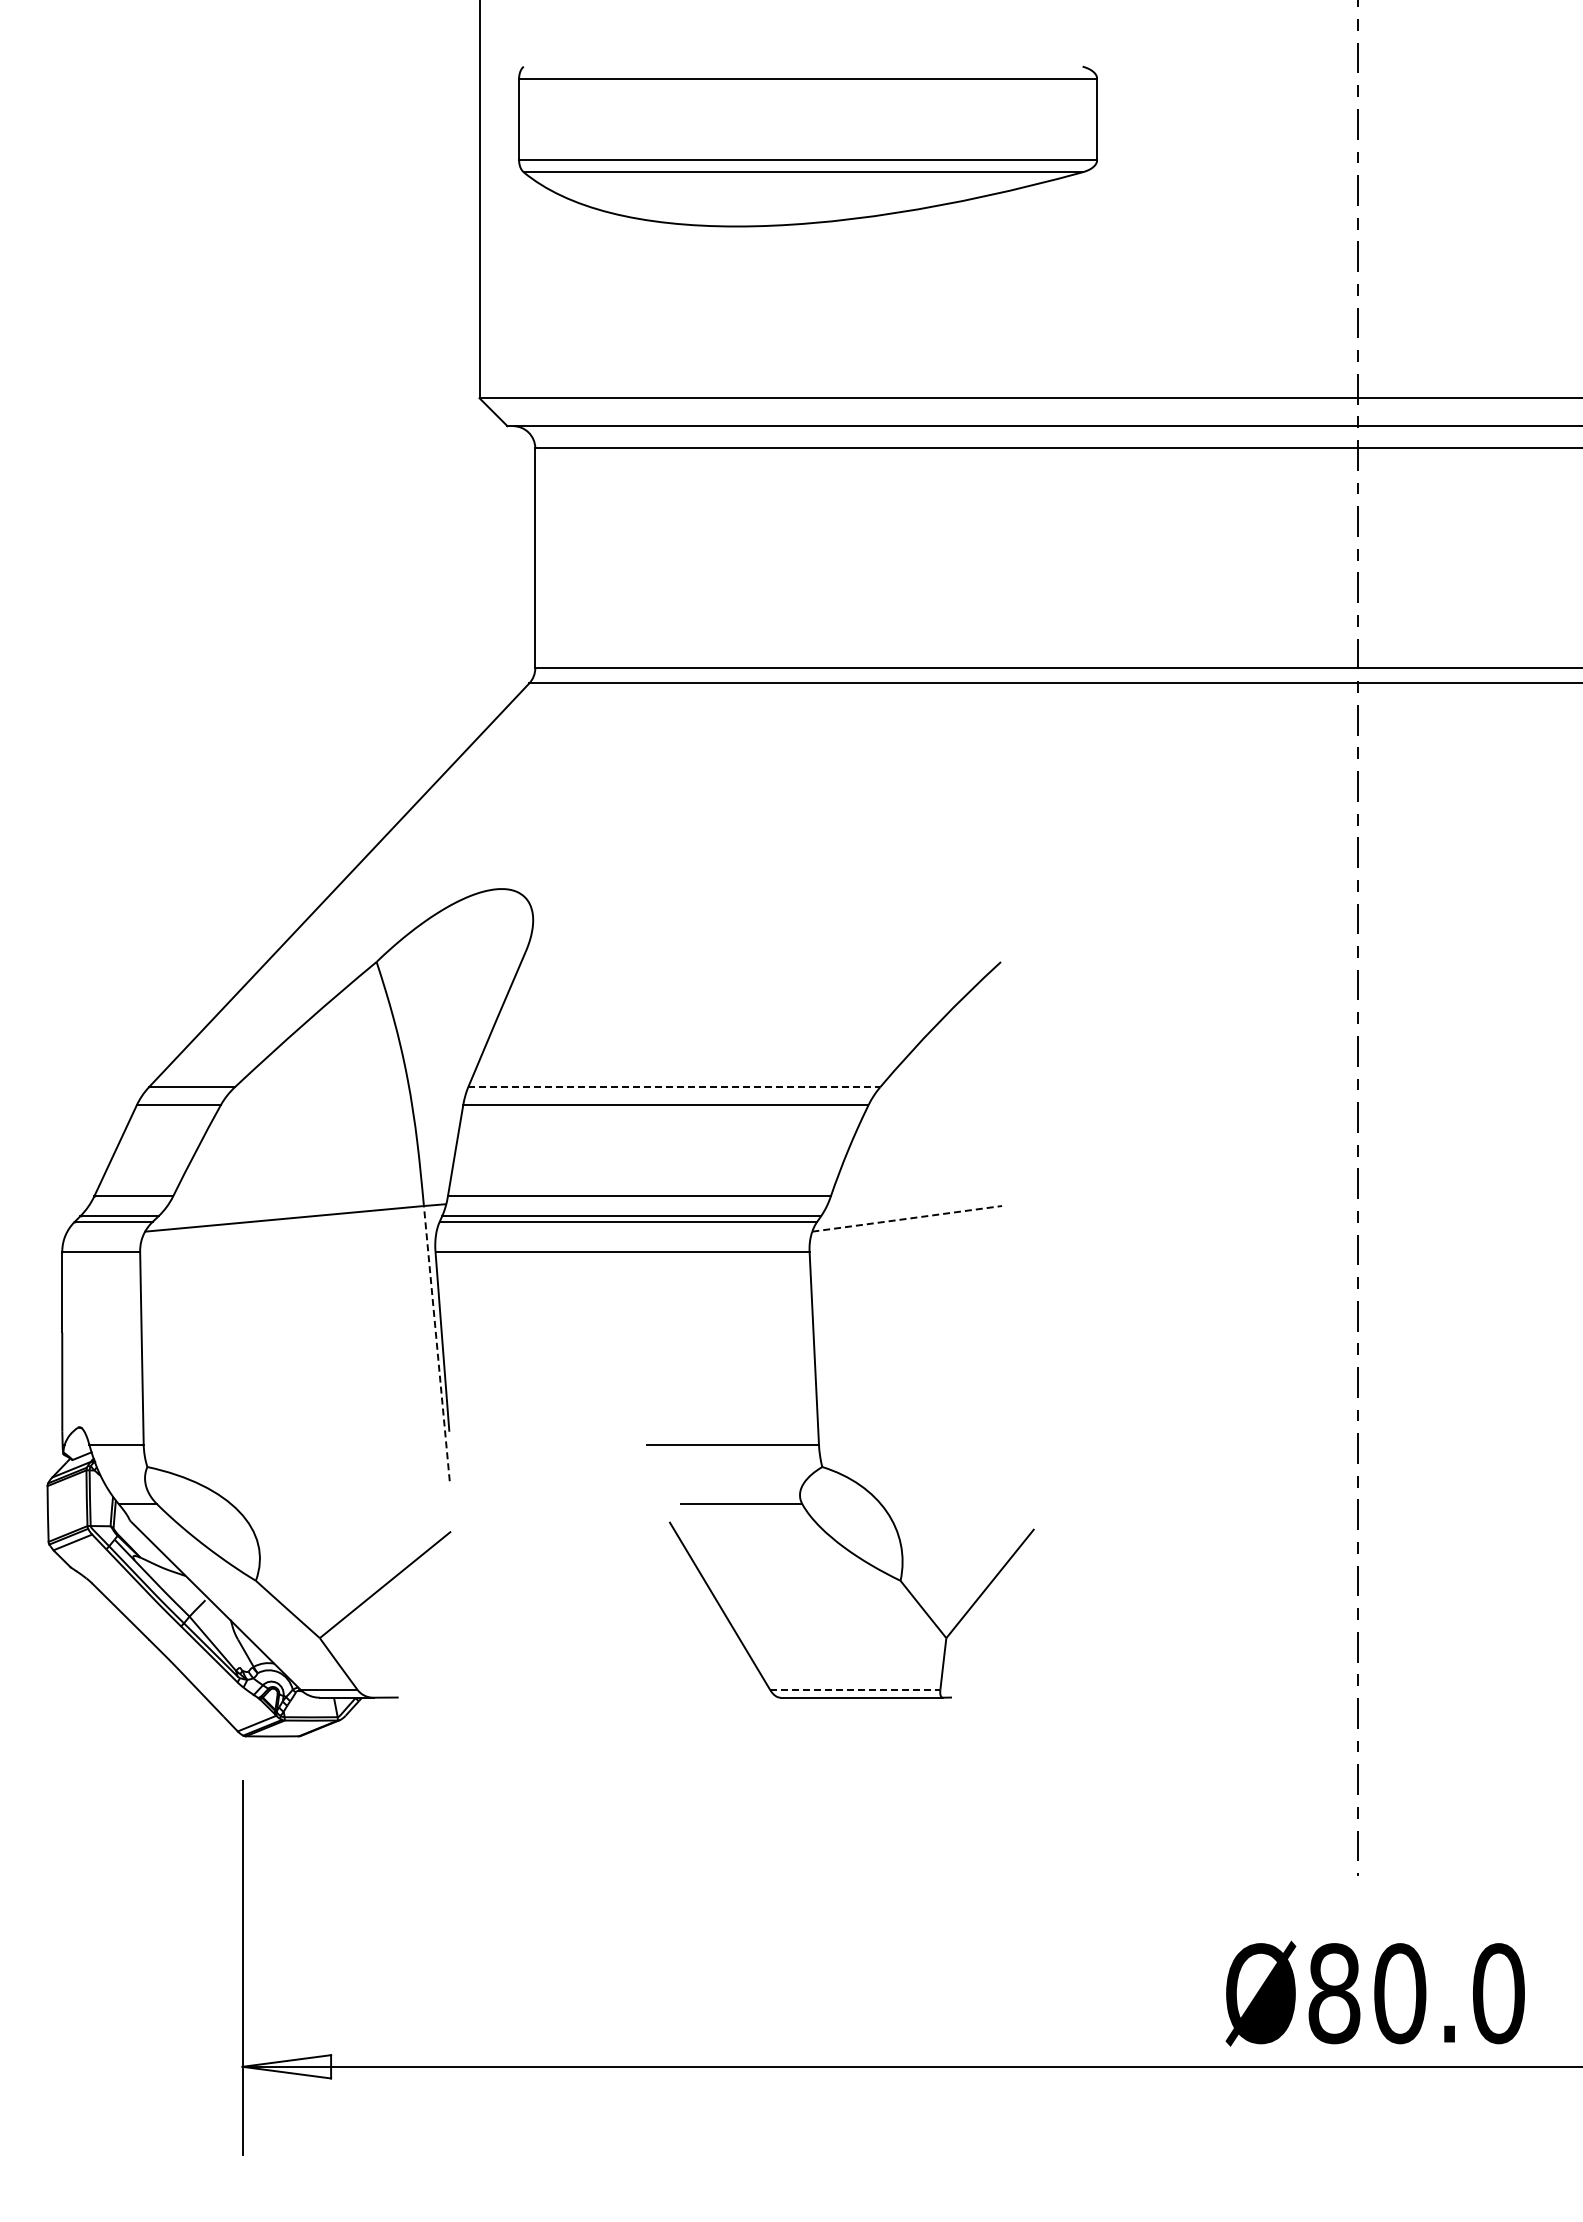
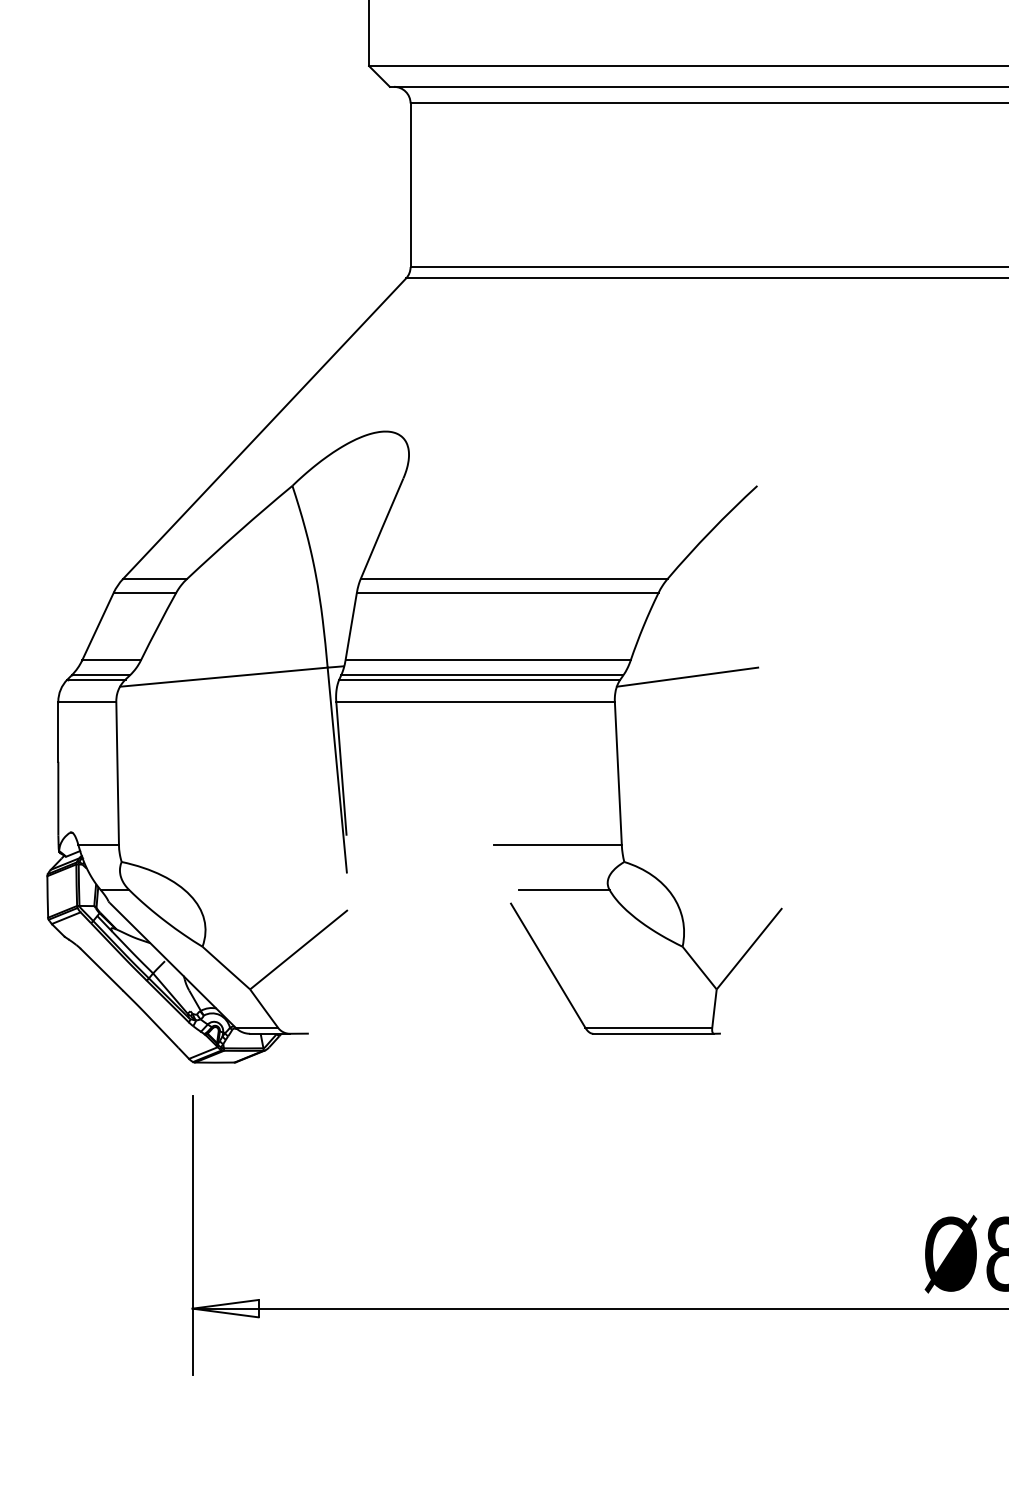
line: (674, 1087) -> (514, 579), dashed -> solid
line: (907, 1218) -> (687, 676), dashed -> solid
line: (436, 1343) -> (337, 770), dashed -> solid
line: (855, 1689) -> (649, 1027), dashed -> solid

